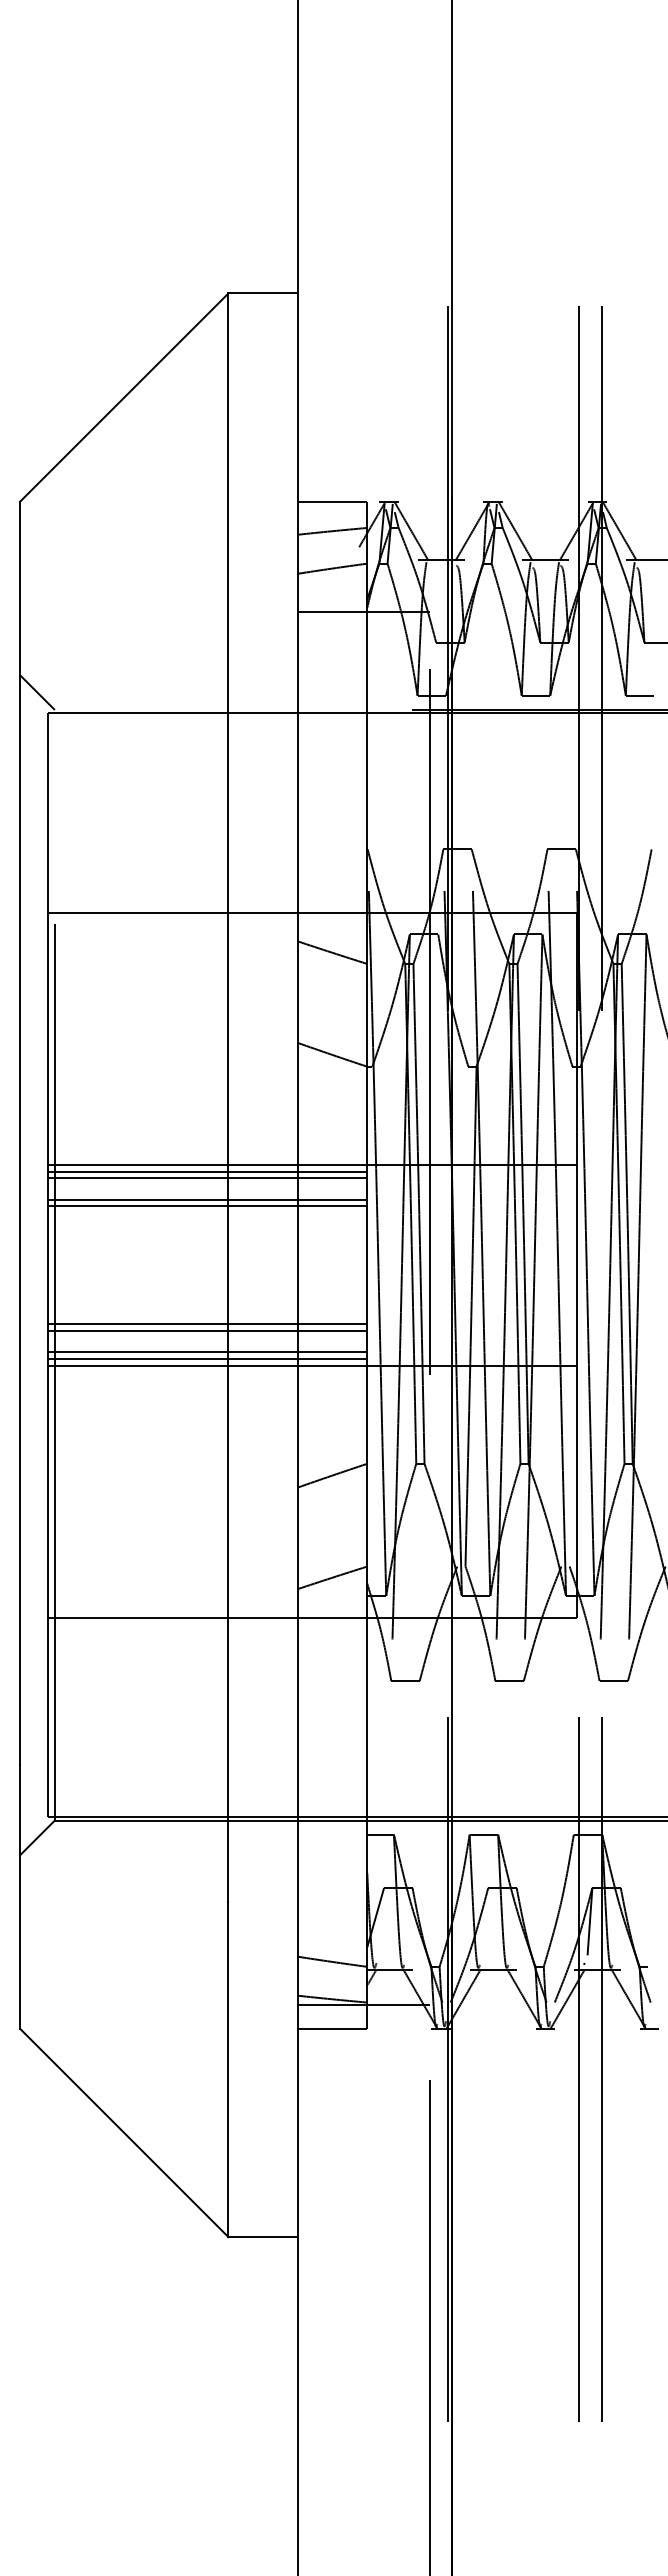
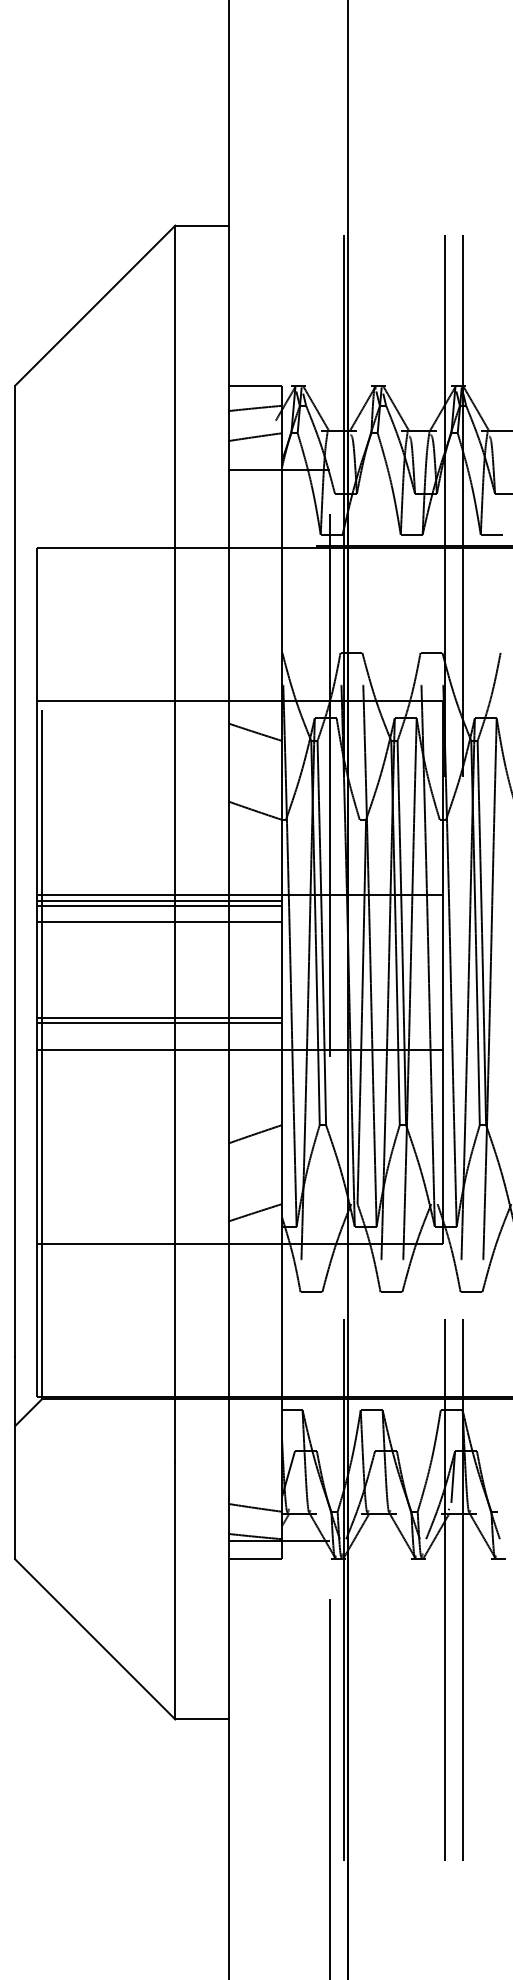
line: (37, 692) -> (28, 532), removed
line: (207, 1206) -> (159, 927), removed
line: (207, 1352) -> (159, 1039), removed
line: (207, 1358) -> (159, 1044), removed

